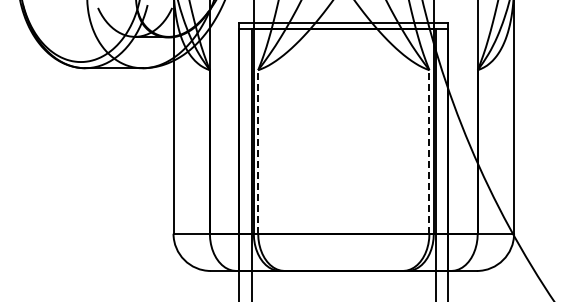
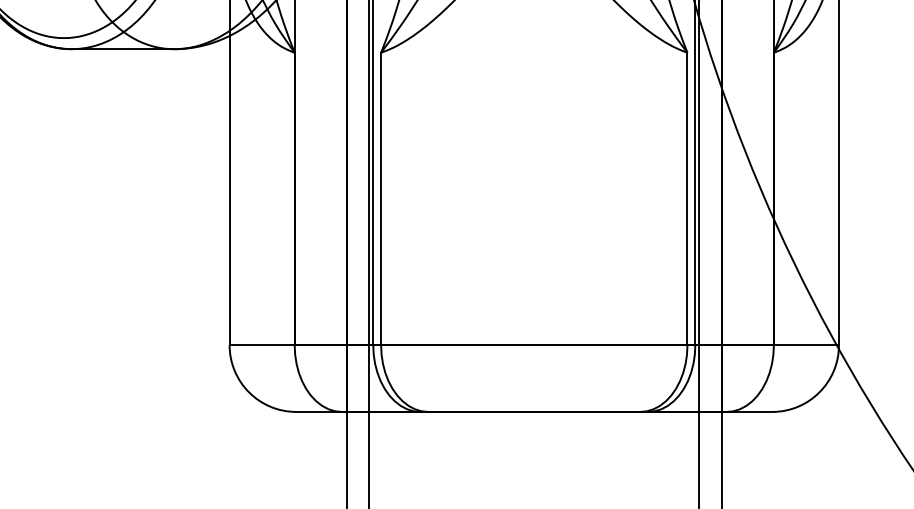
line: (258, 151) -> (381, 198), dashed -> solid
line: (429, 151) -> (687, 198), dashed -> solid

